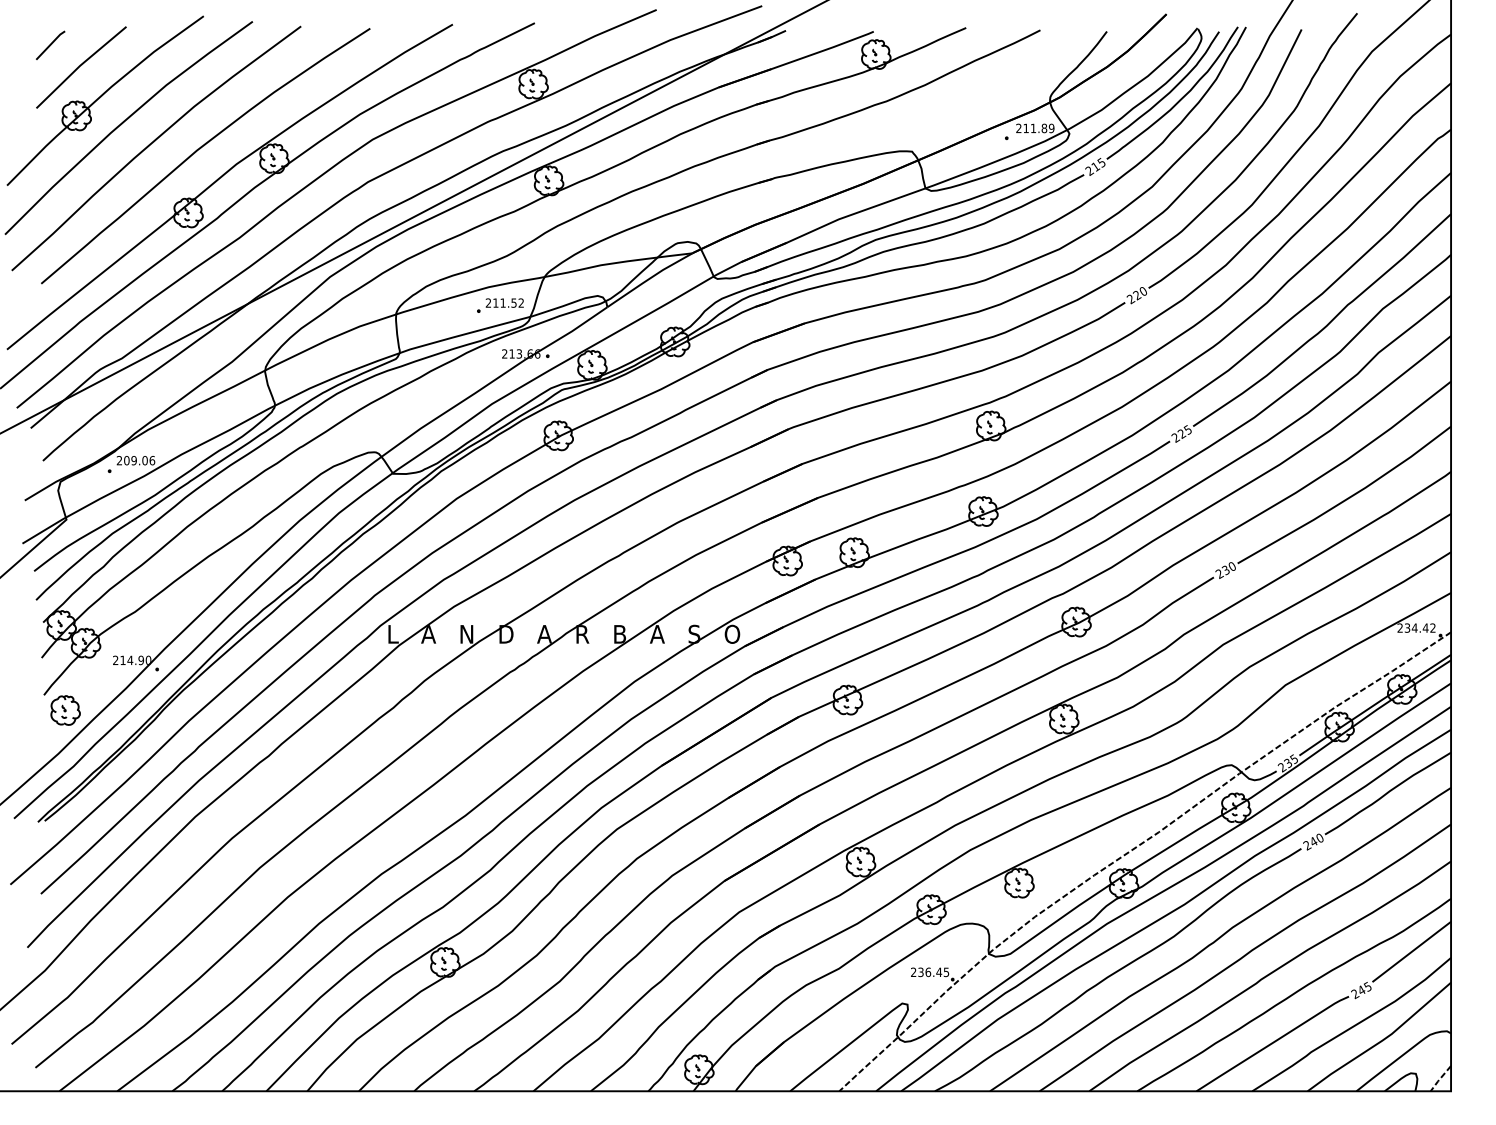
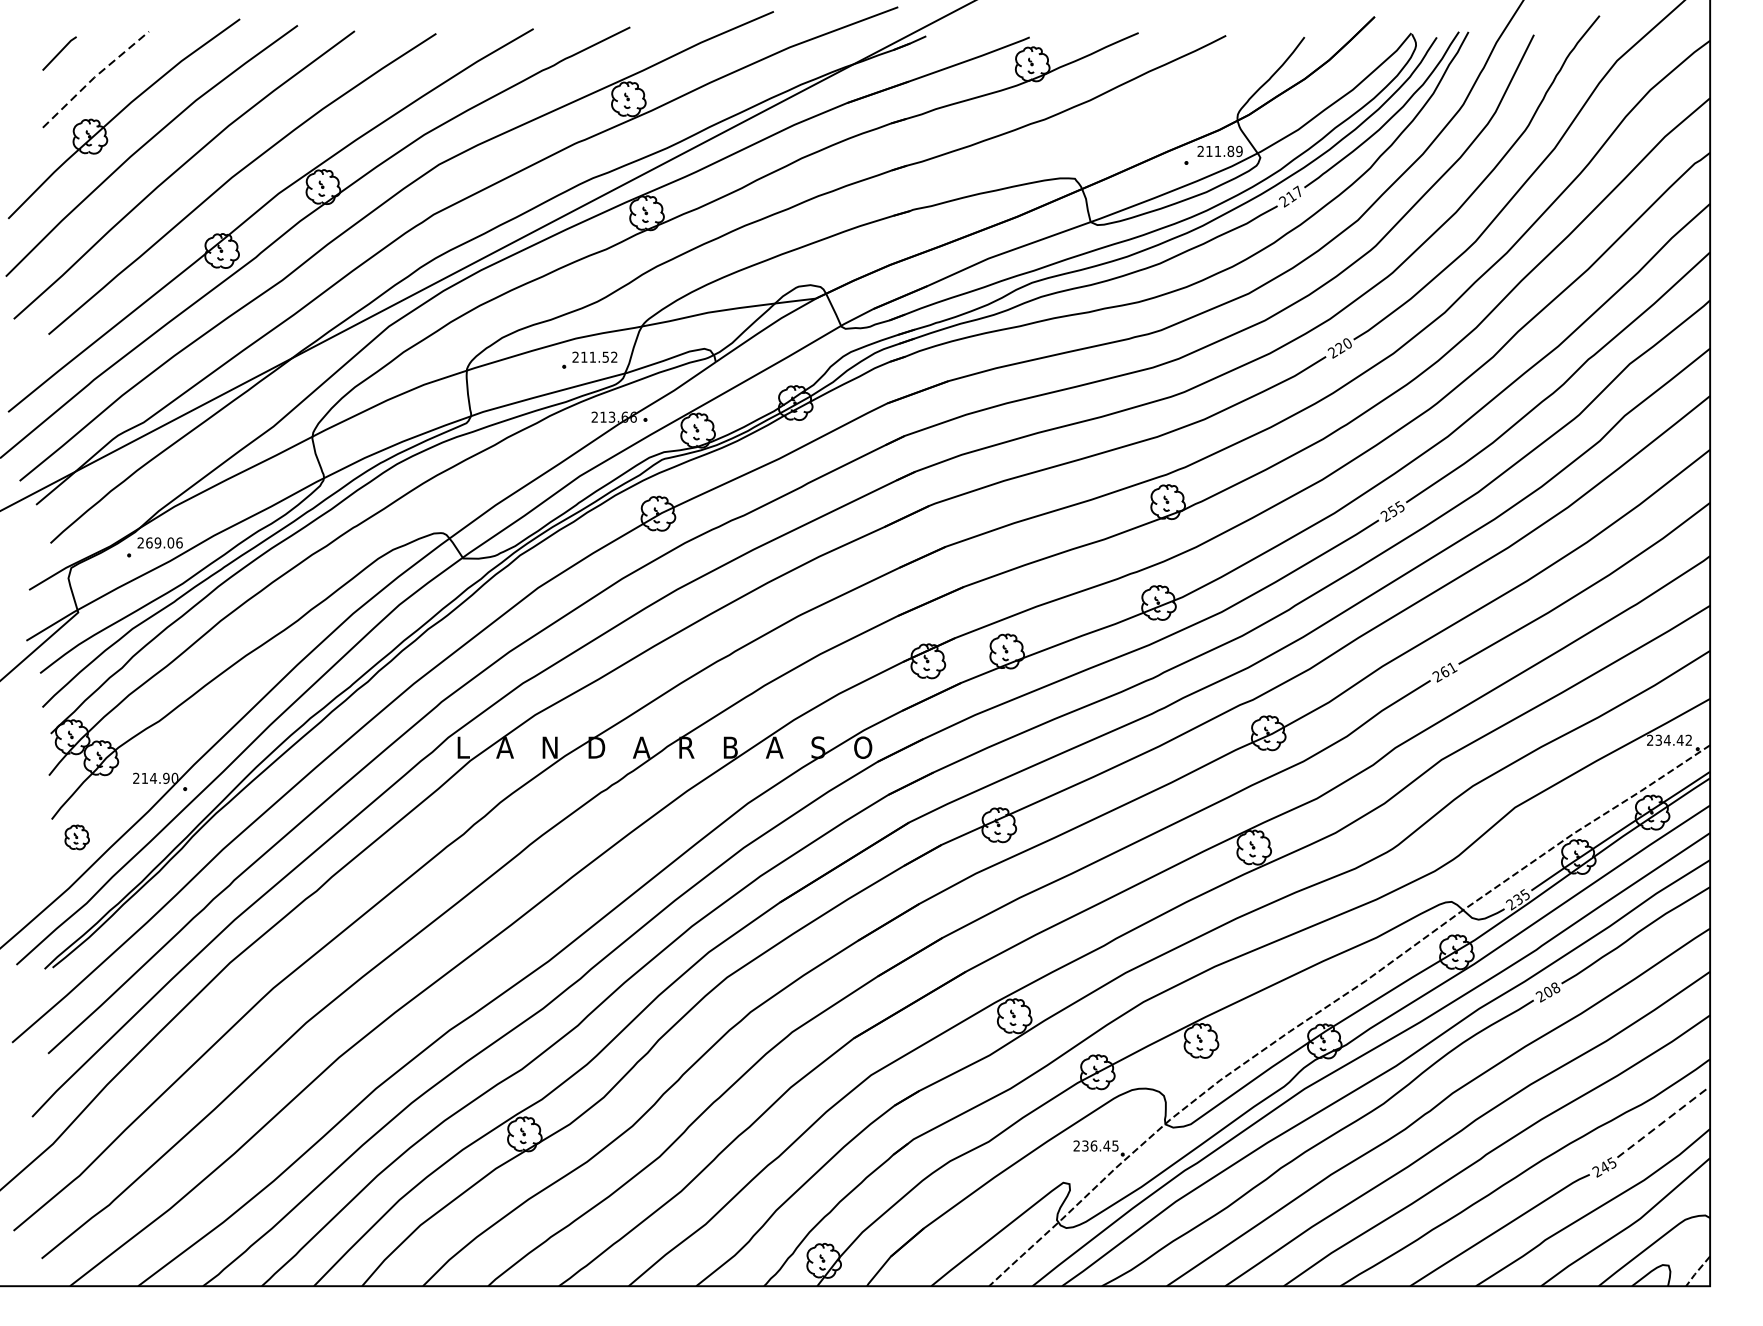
line: (80, 65) -> (94, 77), solid -> dashed
text: (1101, 162) -> (1298, 191), 215 -> 217
text: (1181, 433) -> (1392, 510), 225 -> 255
text: (126, 460) -> (149, 542), 209.06 -> 269.06
text: (1228, 568) -> (1447, 670), 230 -> 261
part: (65, 710) -> (77, 837), size x0.7
text: (1316, 839) -> (1551, 989), 240 -> 208
line: (1412, 951) -> (1664, 1121), solid -> dashed

